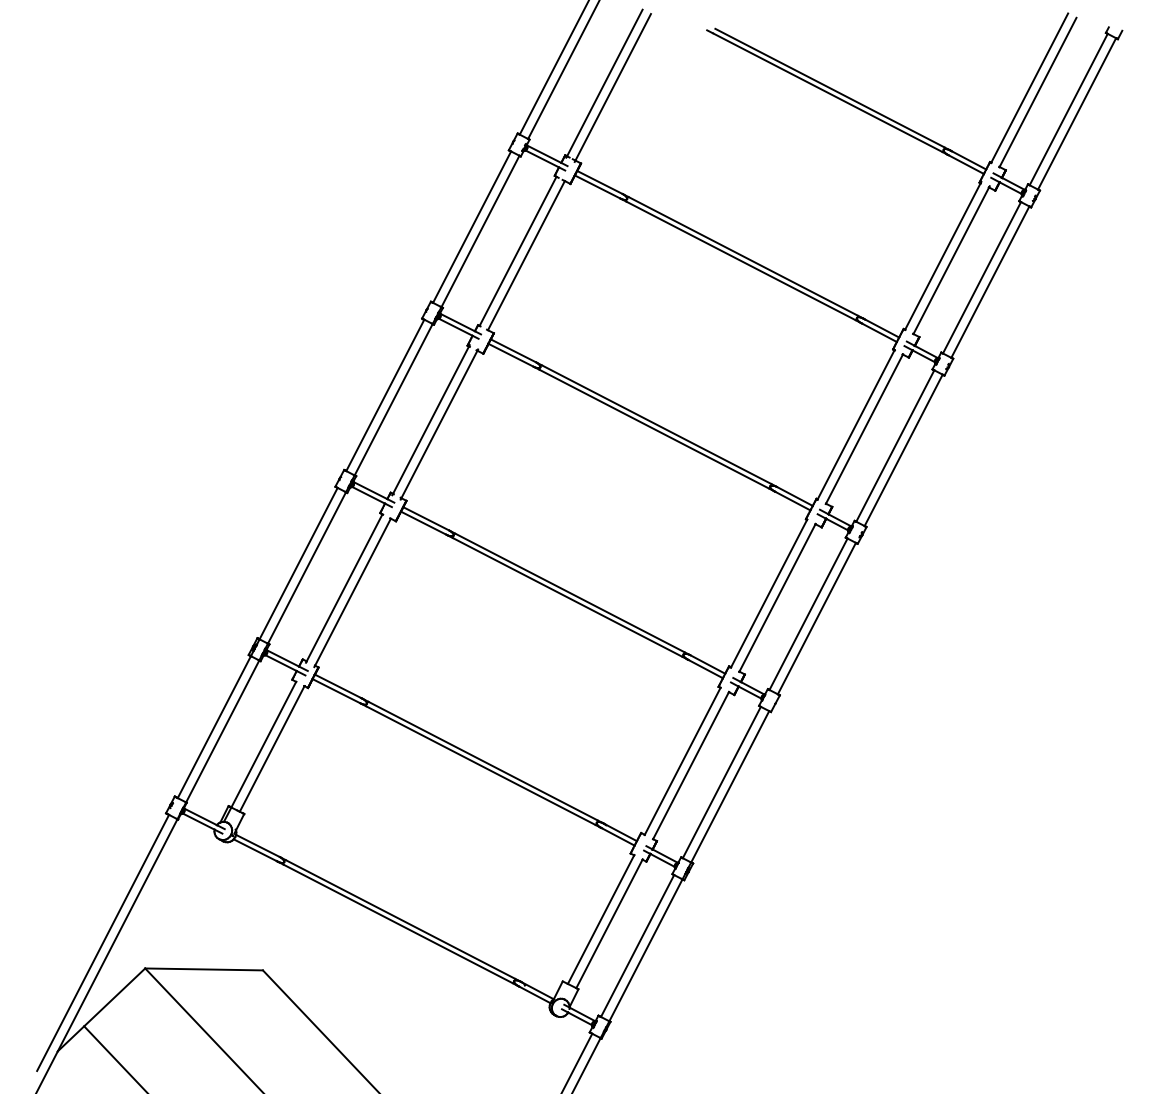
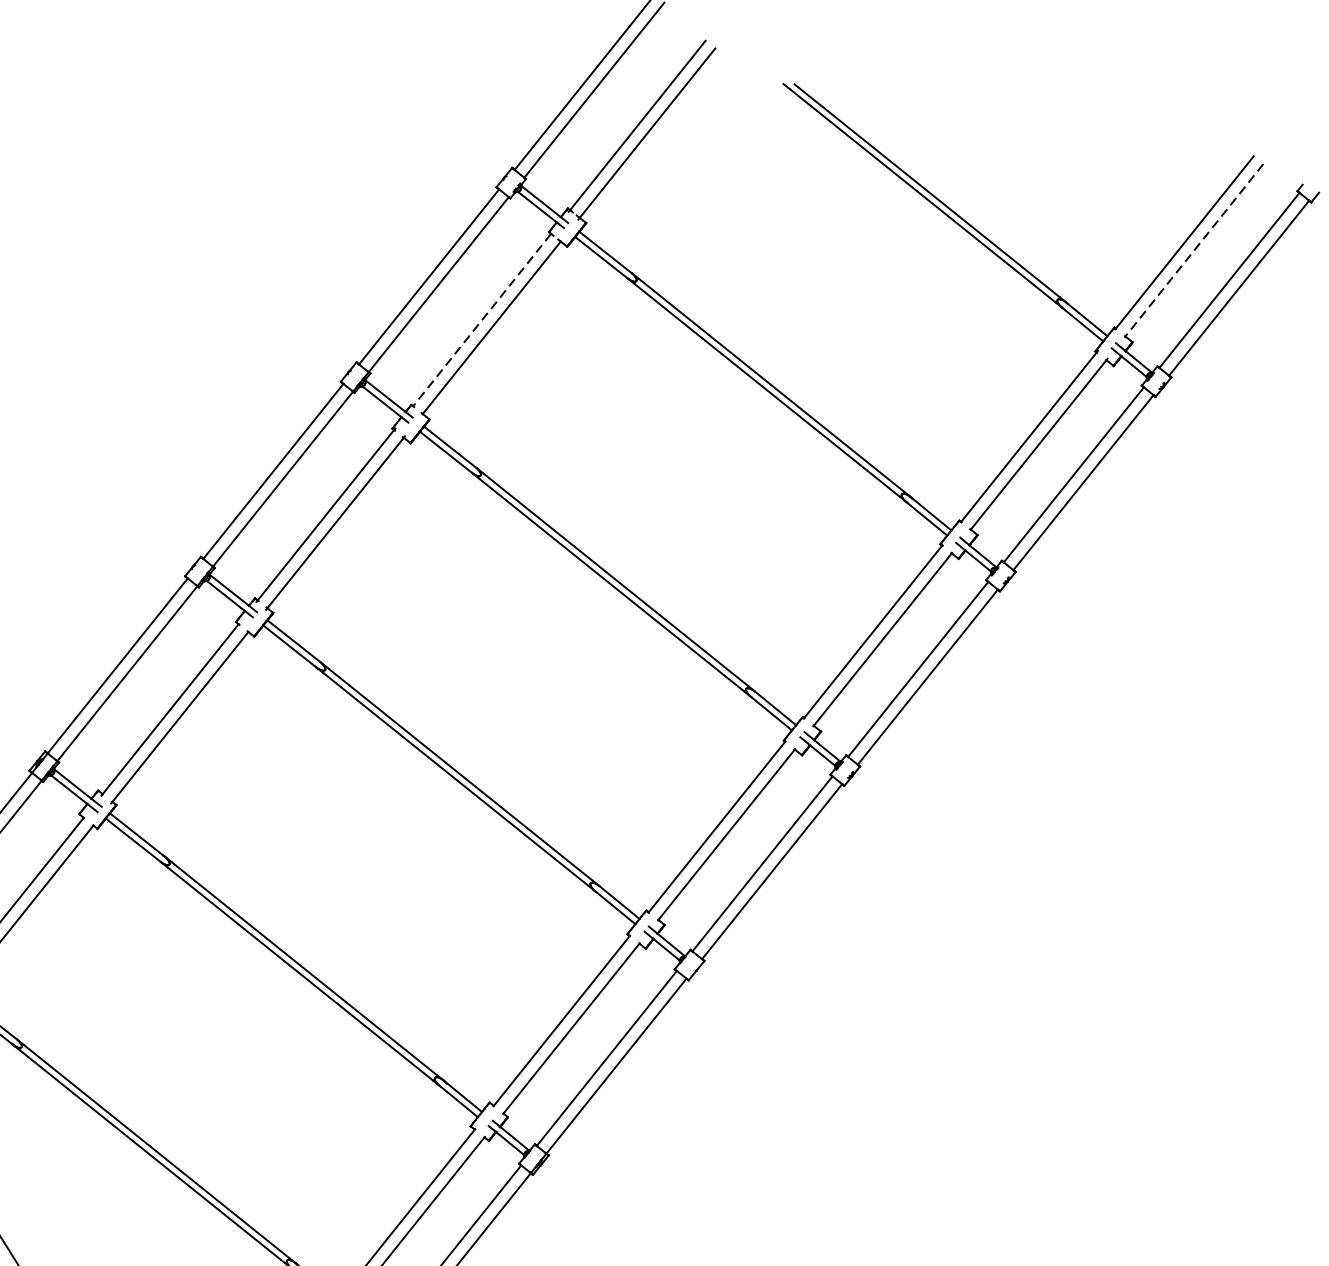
line: (1038, 92) -> (1194, 250), solid -> dashed
line: (518, 251) -> (482, 320), solid -> dashed

